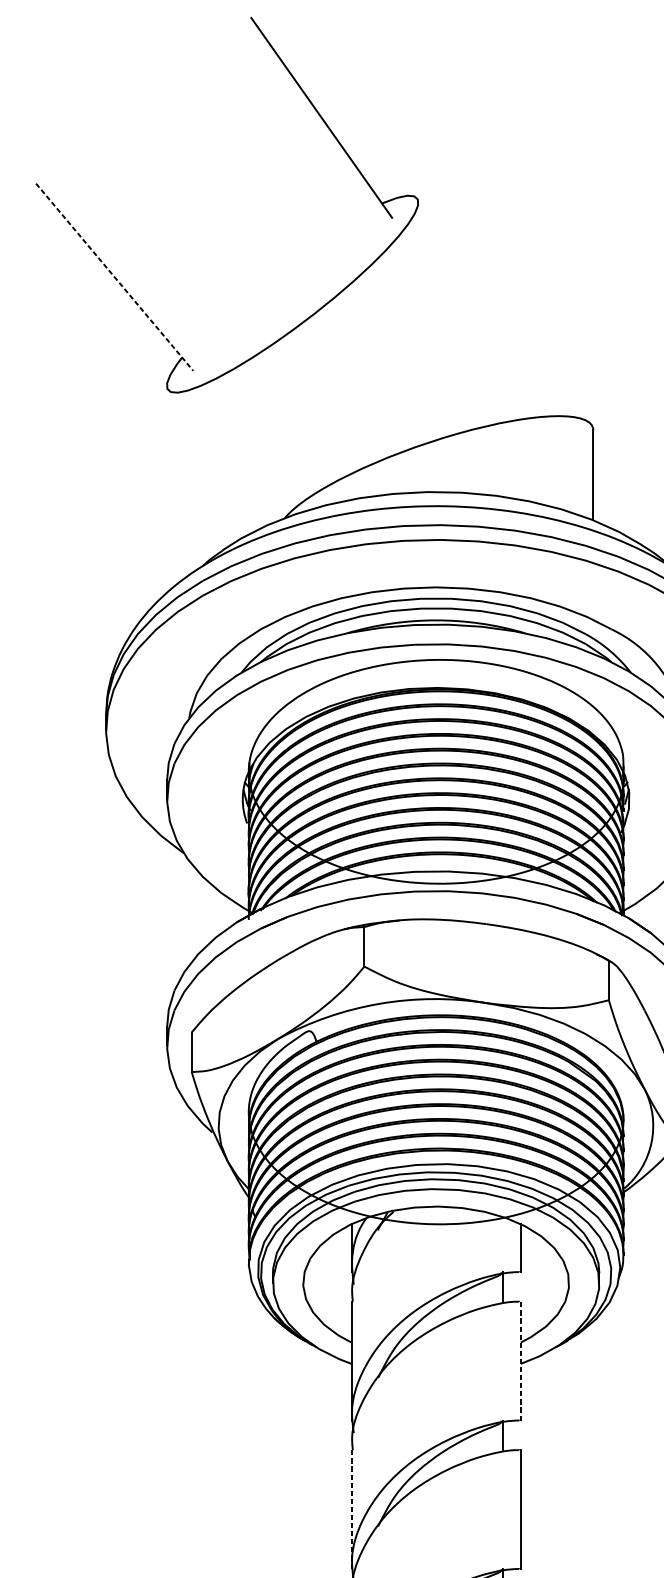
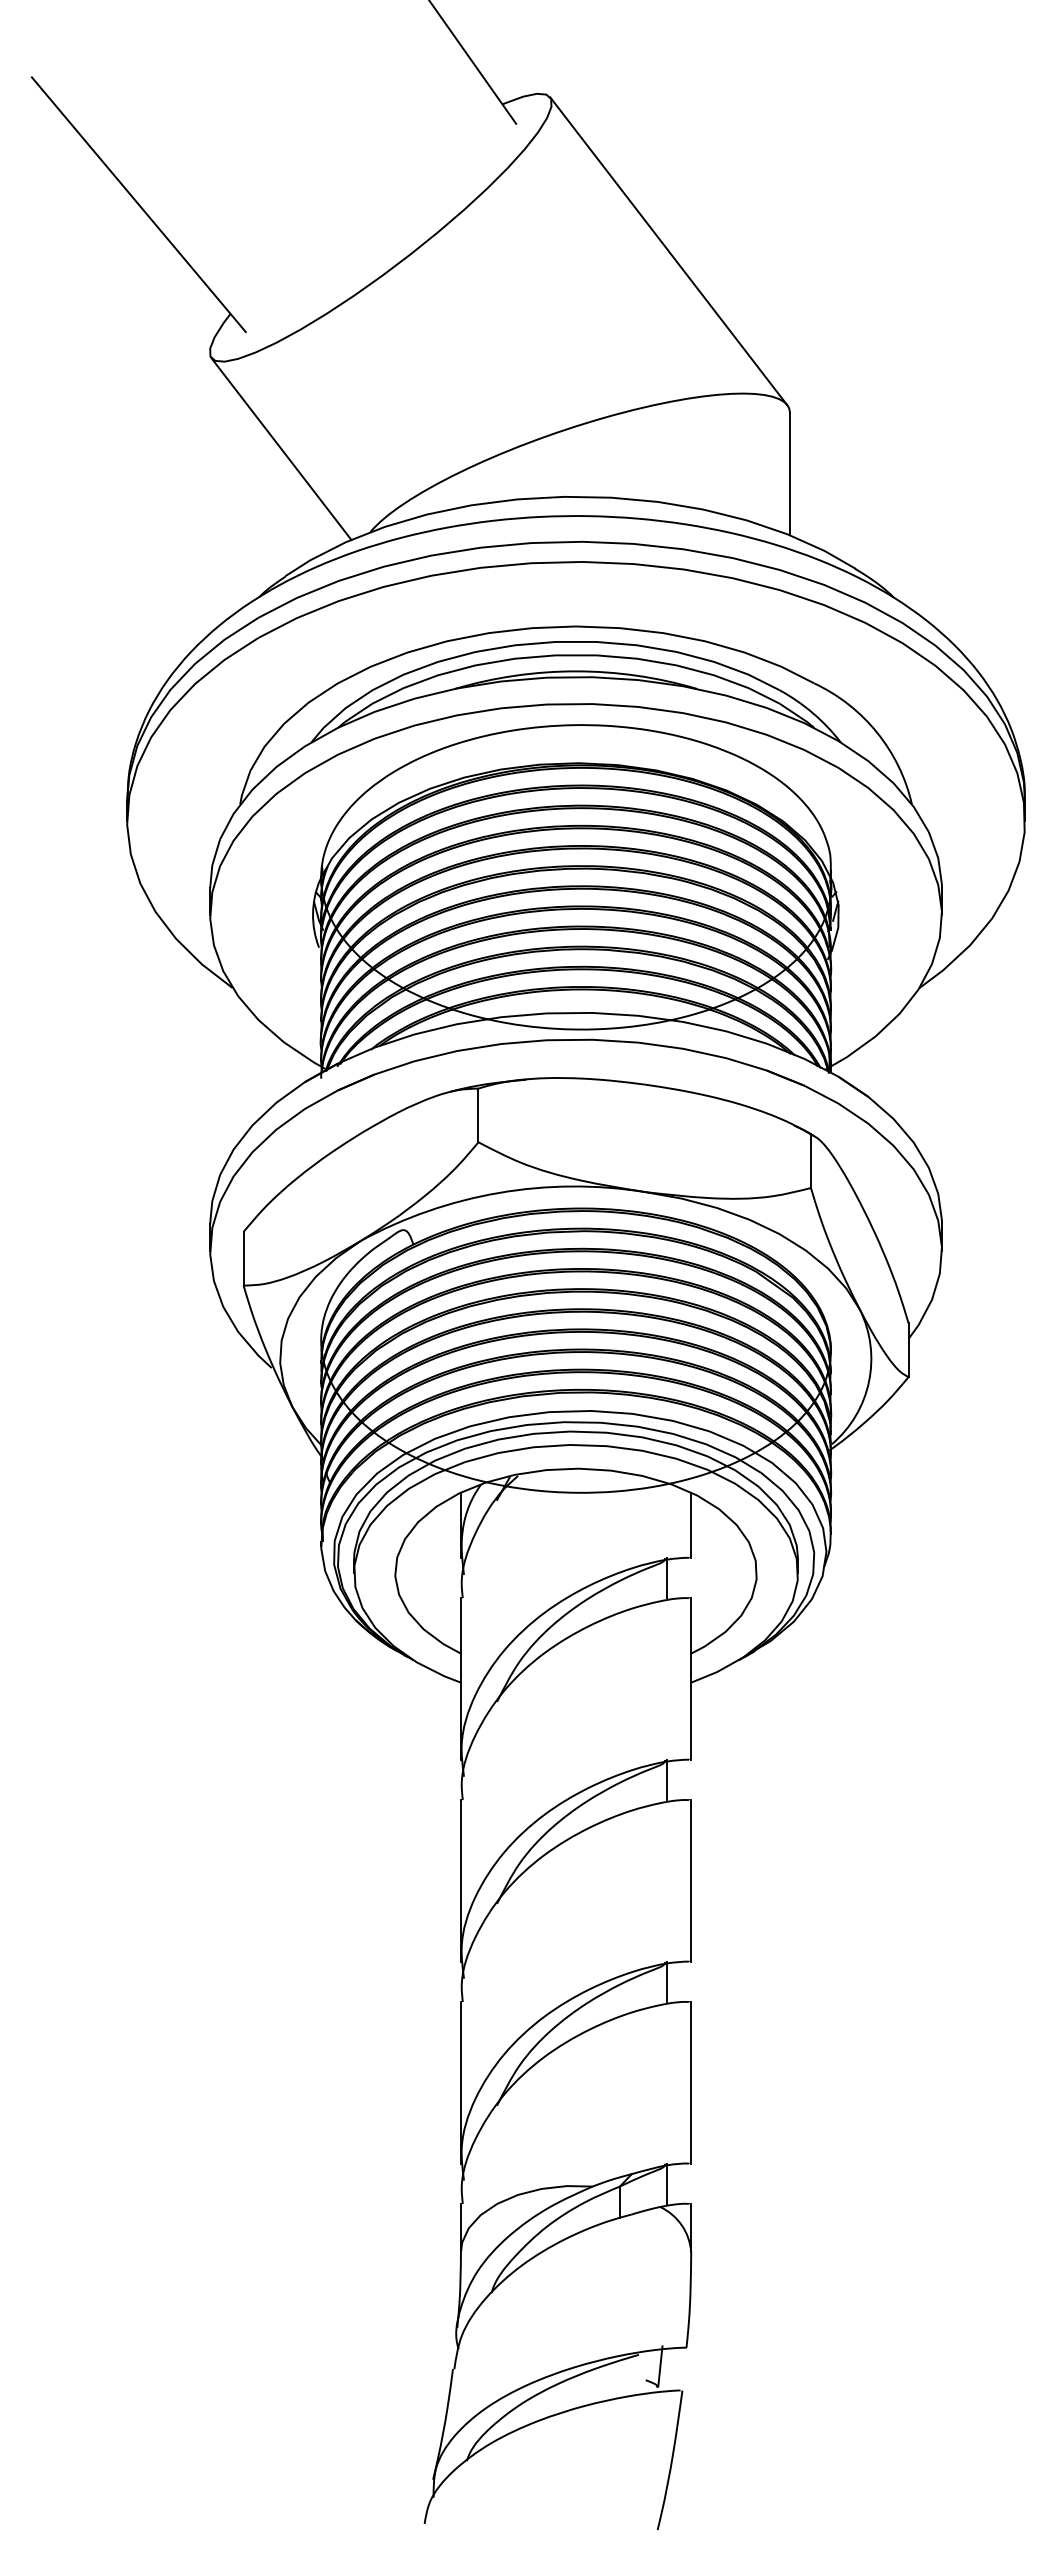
line: (115, 277) -> (139, 205), dashed -> solid
line: (504, 311) -> (668, 251), added
line: (219, 456) -> (281, 448), added
line: (521, 1361) -> (691, 1679), dashed -> solid
line: (351, 1510) -> (460, 1881), dashed -> solid

